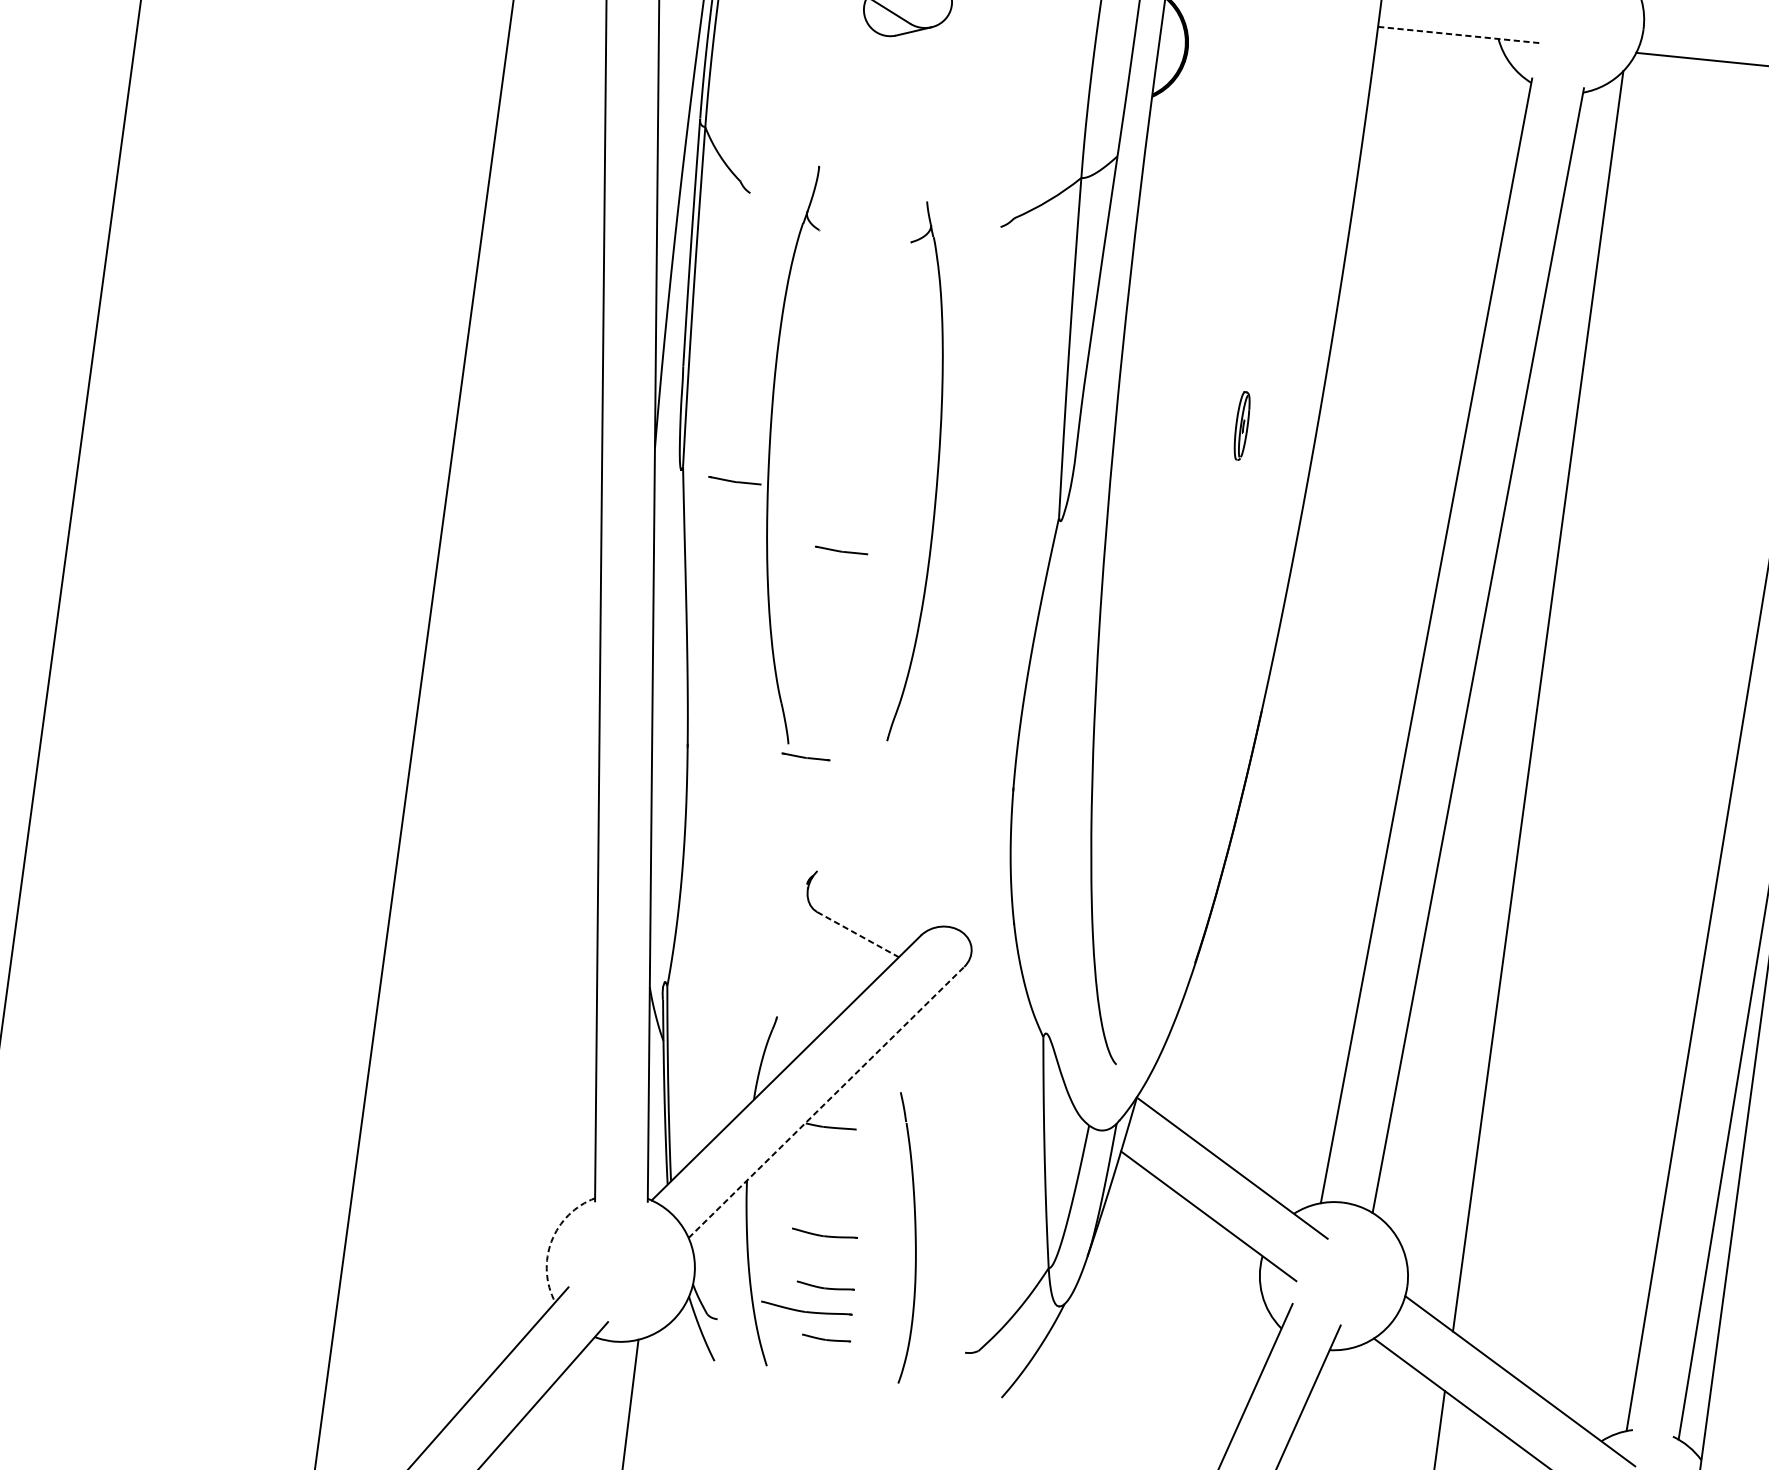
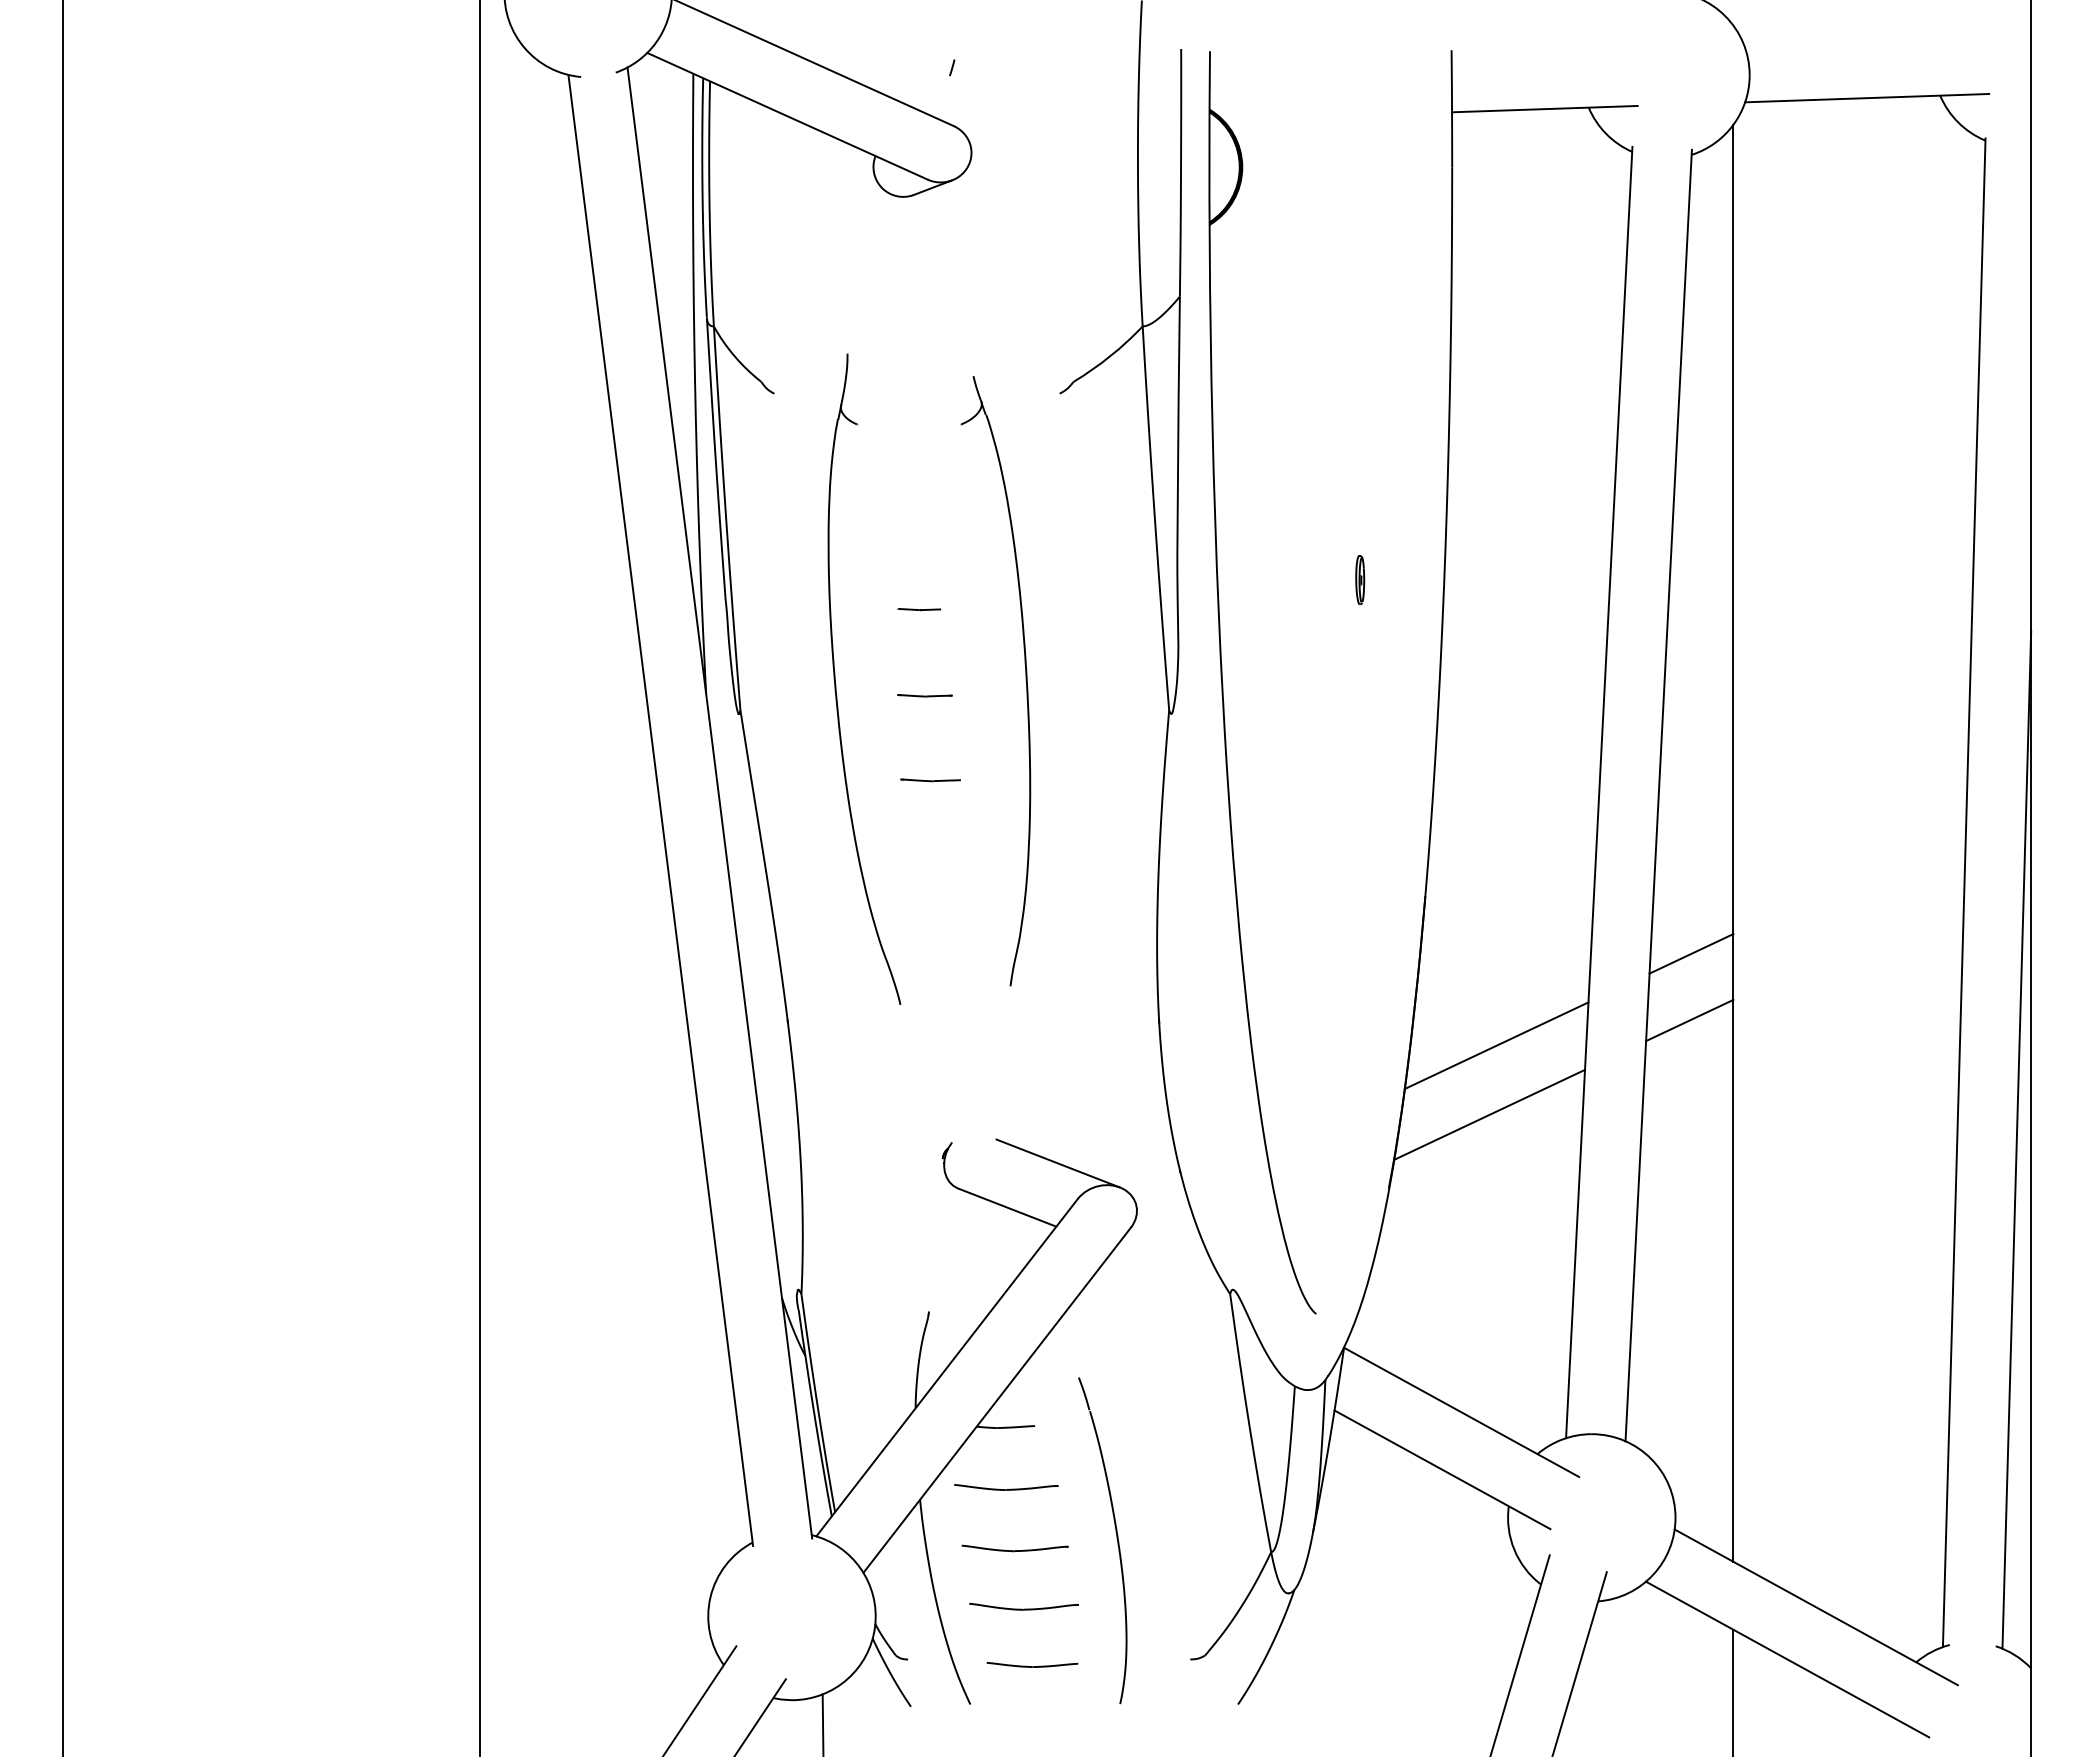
line: (1459, 35) -> (1544, 109), dashed -> solid
line: (851, 399) -> (918, 609), added
part: (1242, 426) -> (1360, 580), size x0.62
part: (734, 481) -> (800, 718), removed
line: (805, 756) -> (924, 695), moved
line: (1488, 793) -> (1691, 953), added
line: (1306, 850) -> (1496, 1045), added
line: (1478, 851) -> (1689, 1020), added
line: (907, 901) -> (1057, 1163), added
line: (1292, 910) -> (1489, 1114), added
line: (858, 934) -> (1007, 1207), dashed -> solid
line: (826, 1101) -> (997, 1399), dashed -> solid
part: (824, 1234) -> (1014, 1548), size x1.43
arc: (551, 1241) -> (710, 1597), dashed -> solid
part: (825, 1286) -> (1023, 1606), size x1.67
part: (806, 1309) -> (1006, 1487), moved
part: (826, 1338) -> (1032, 1664), size x1.67

